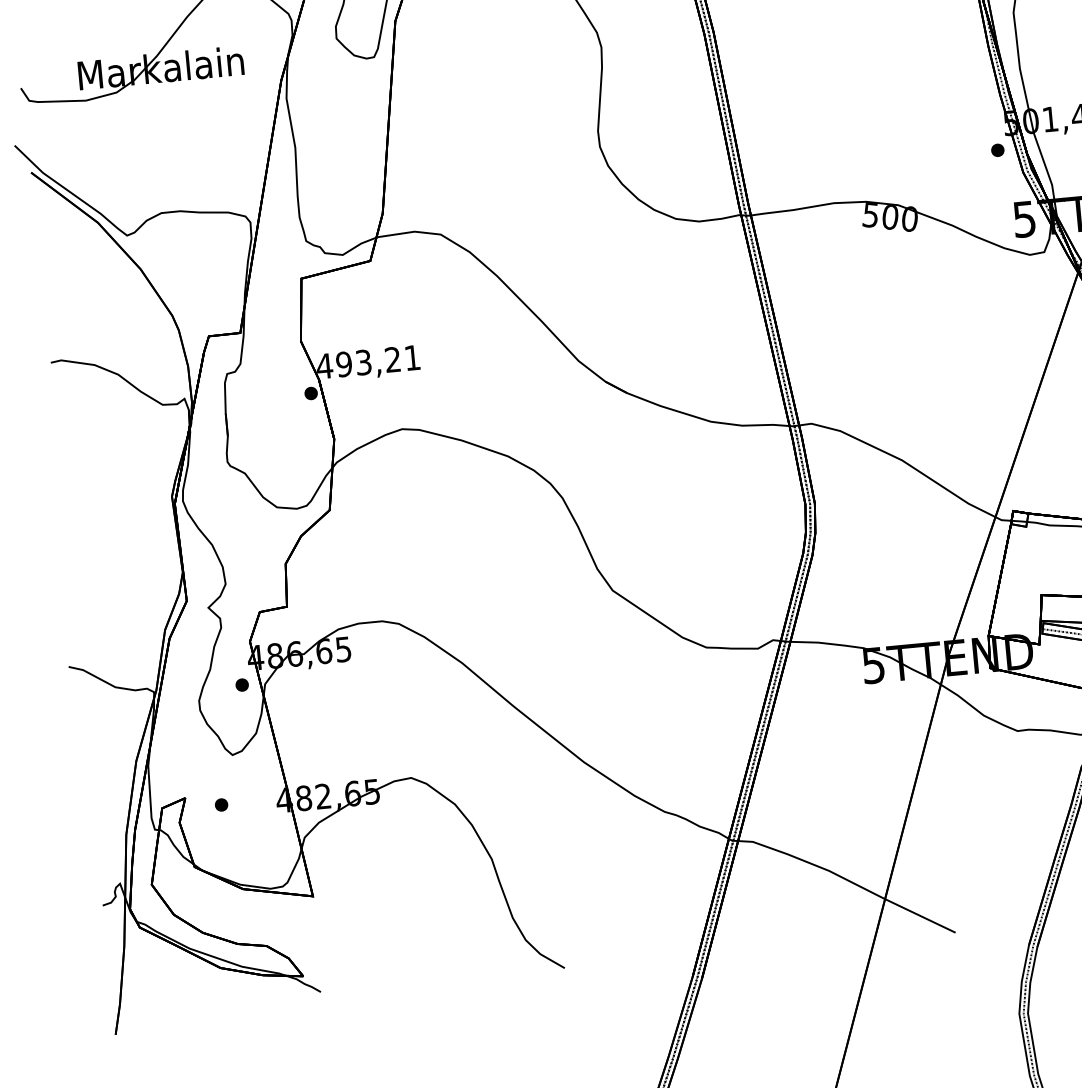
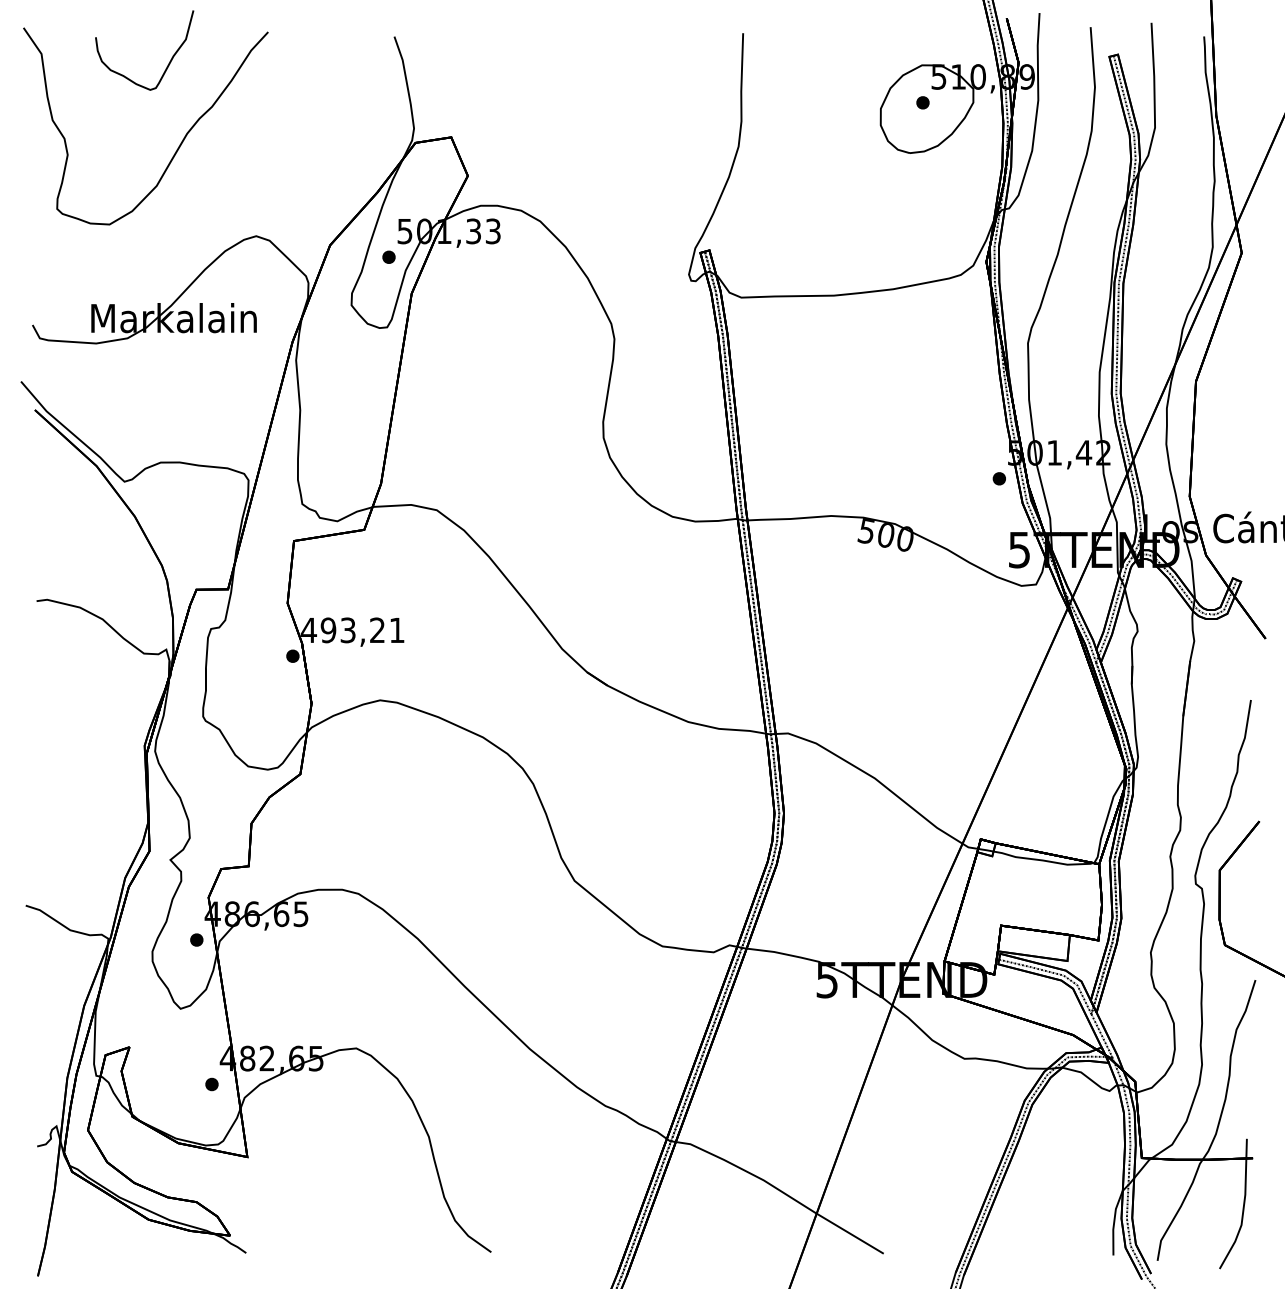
part: (221, 805) -> (211, 1084), moved

